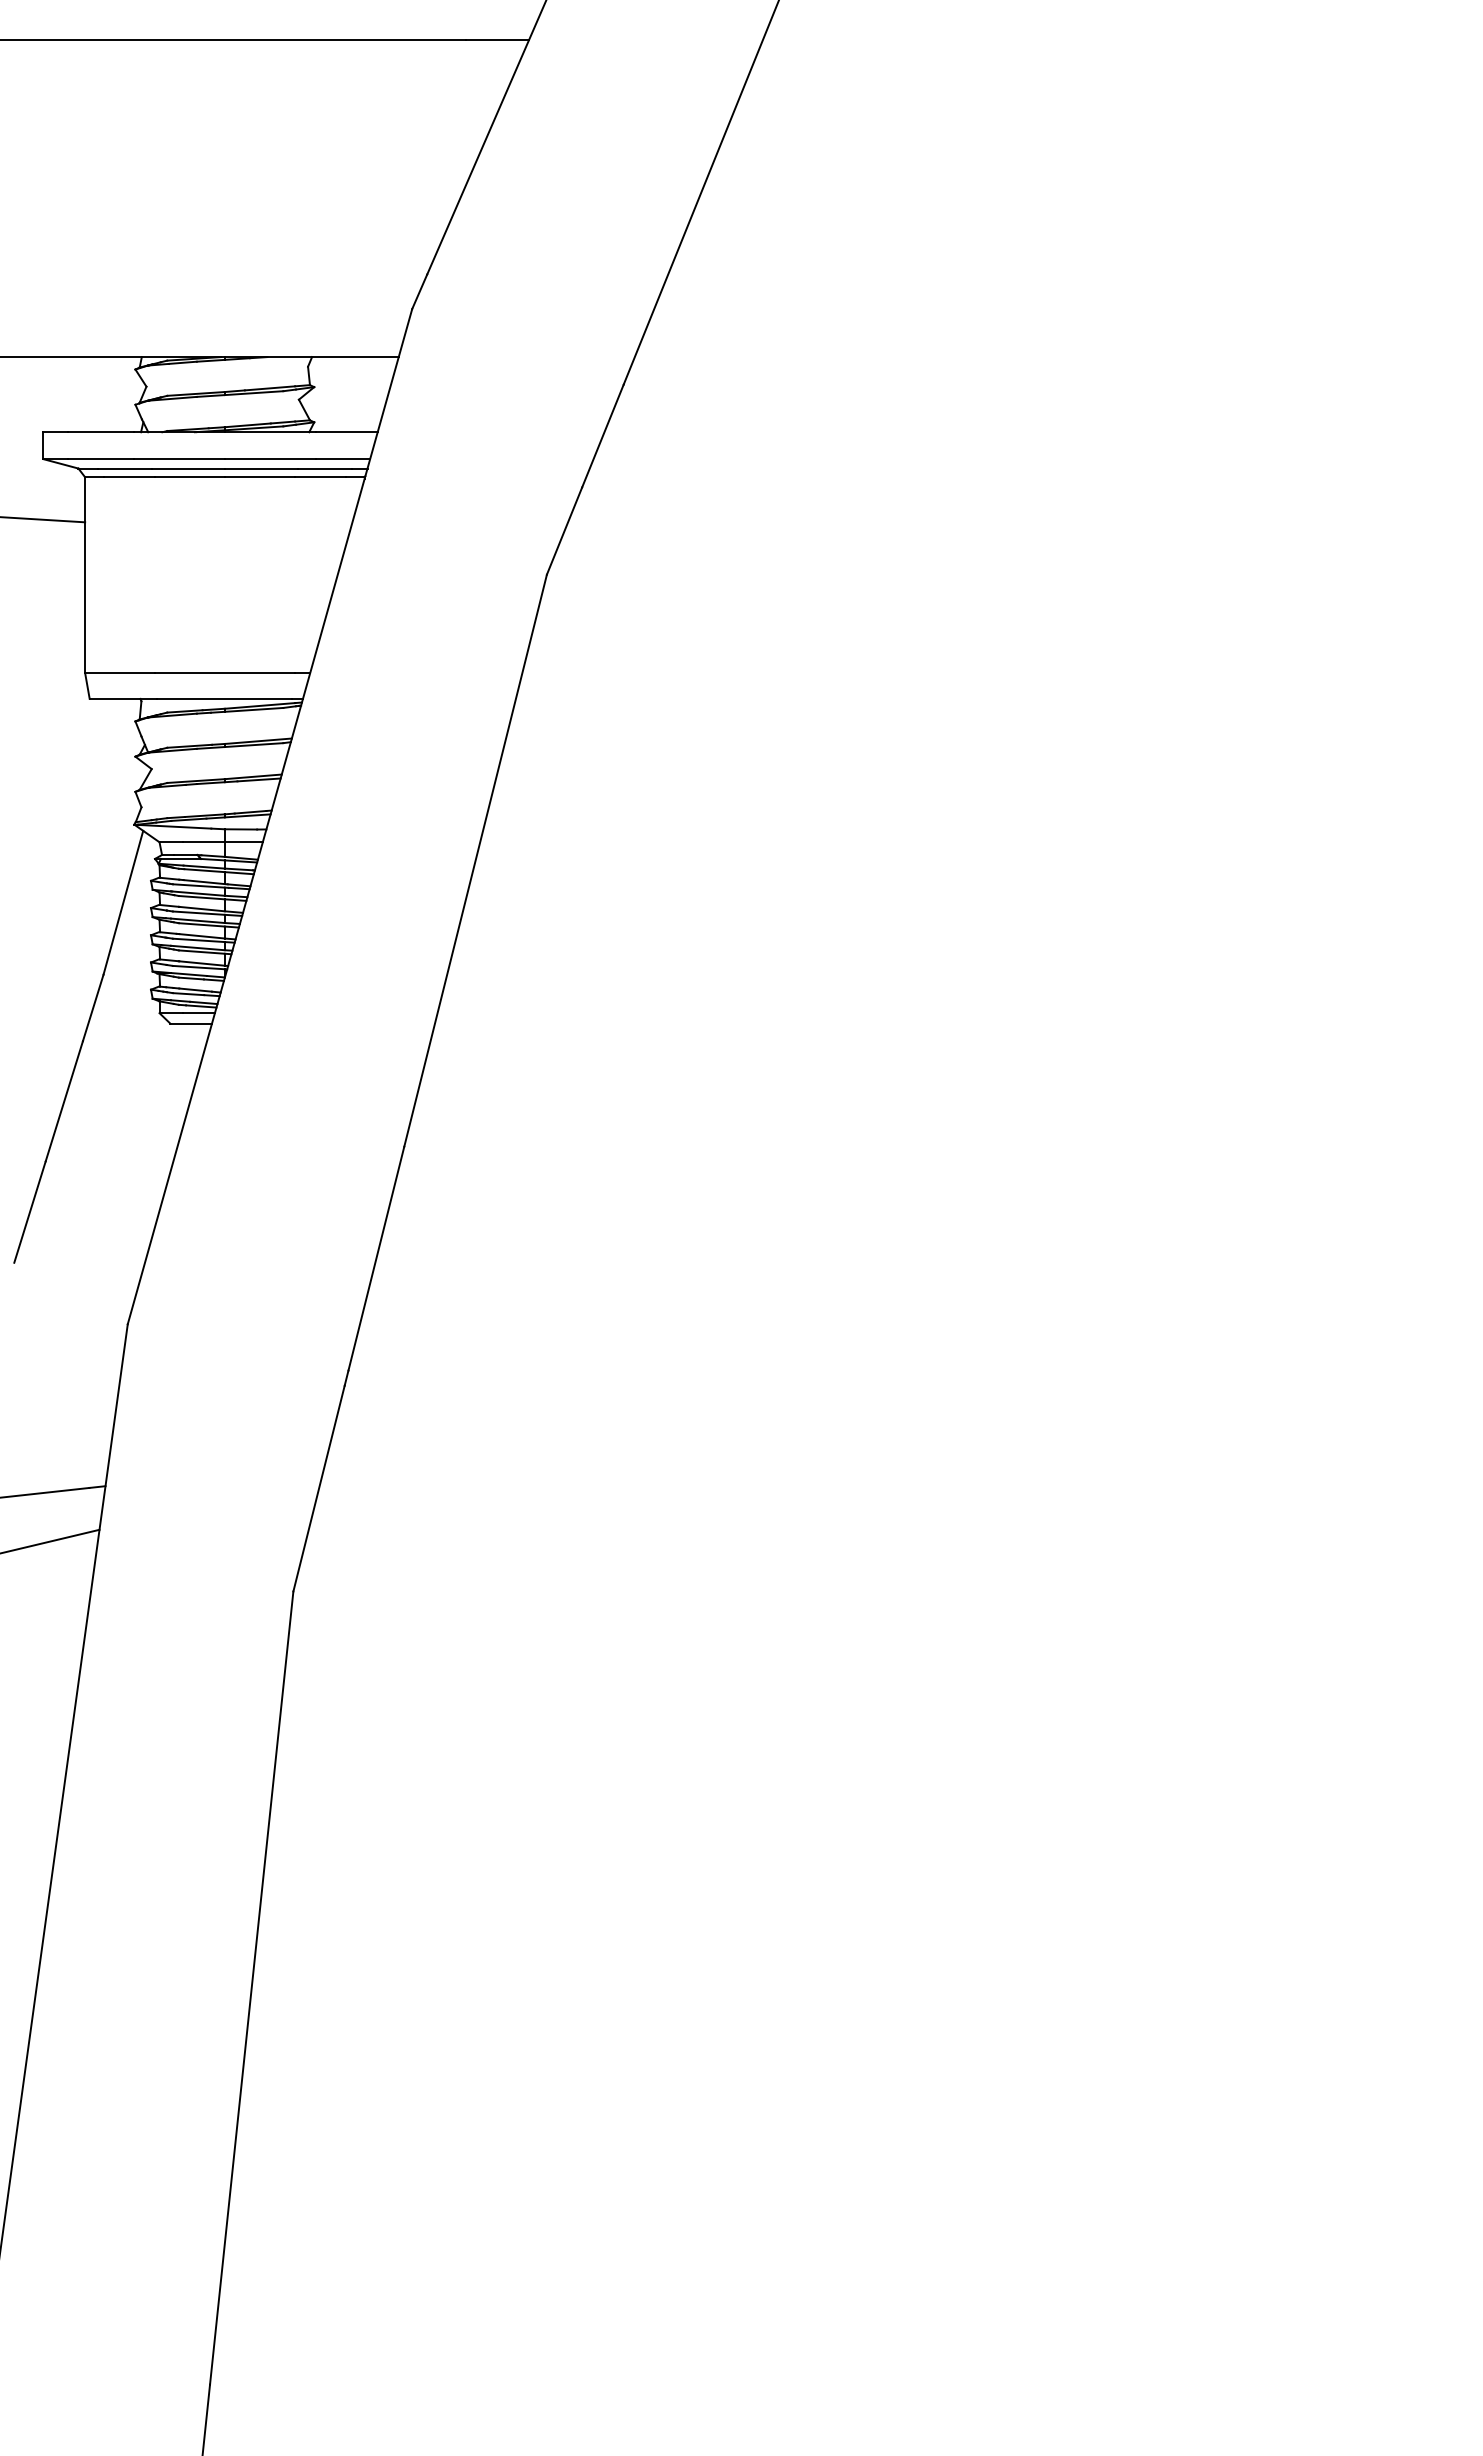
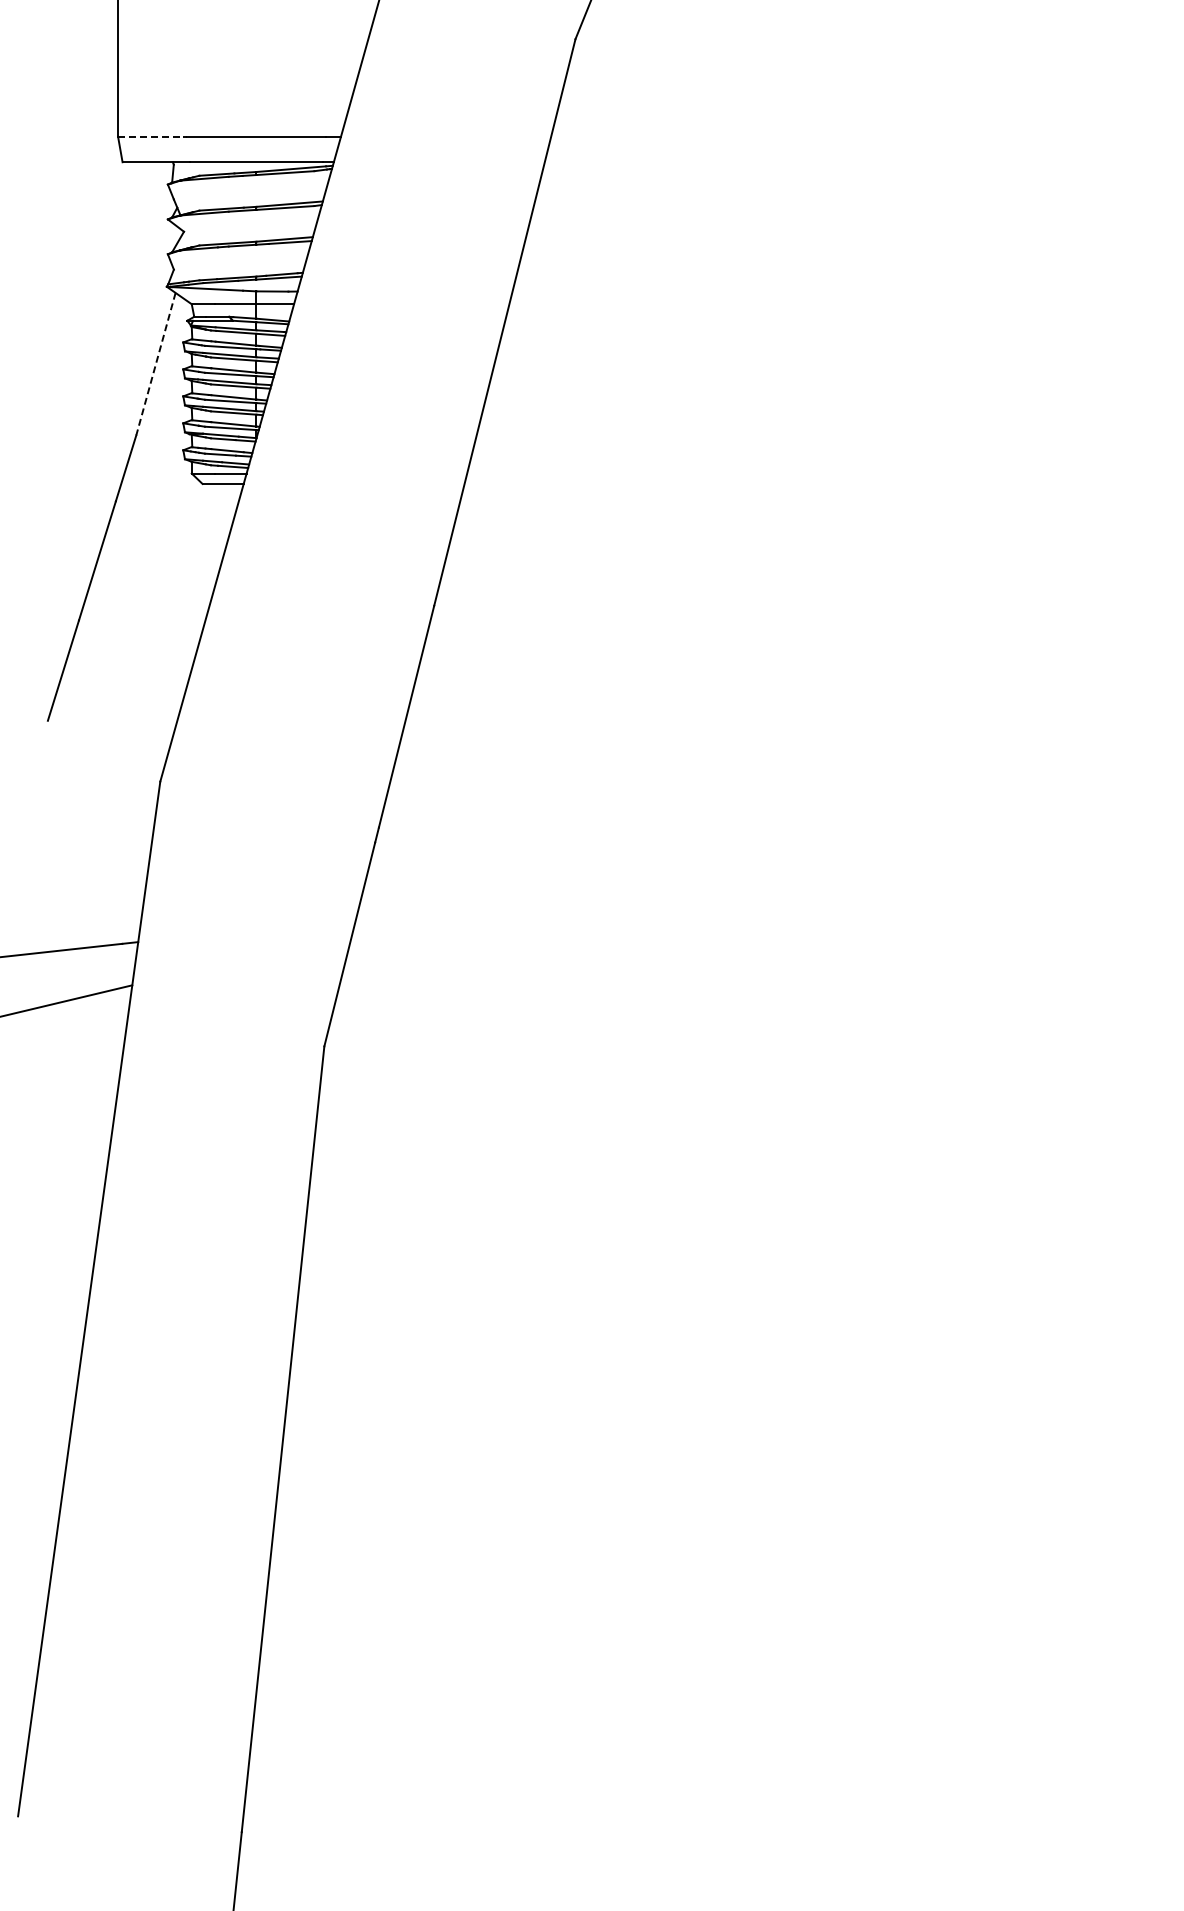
line: (120, 673) -> (153, 137), solid -> dashed
line: (123, 902) -> (156, 363), solid -> dashed

